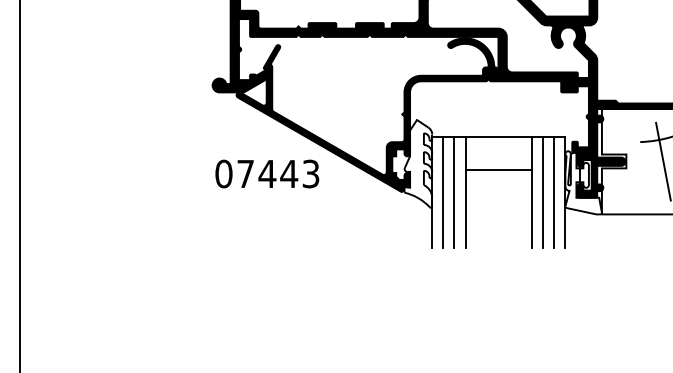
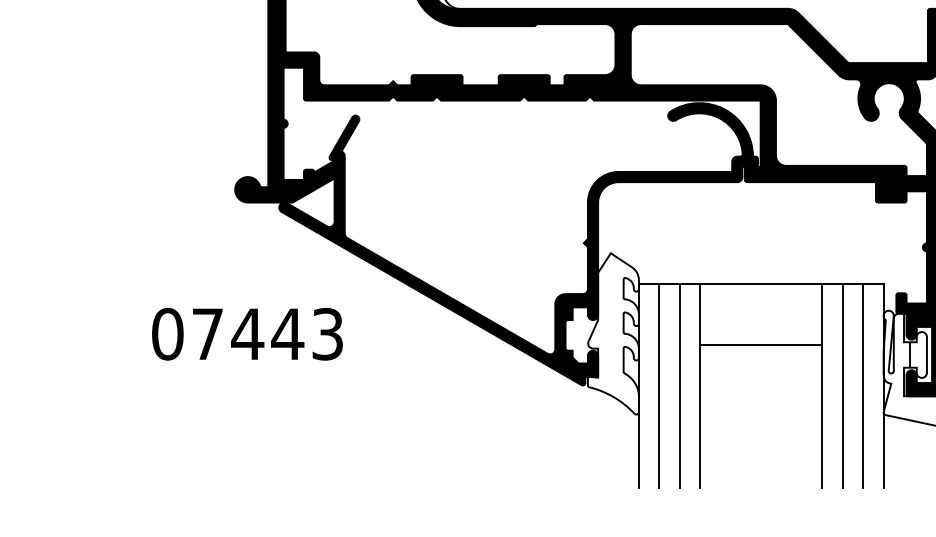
text: (267, 173) -> (247, 333), moved

